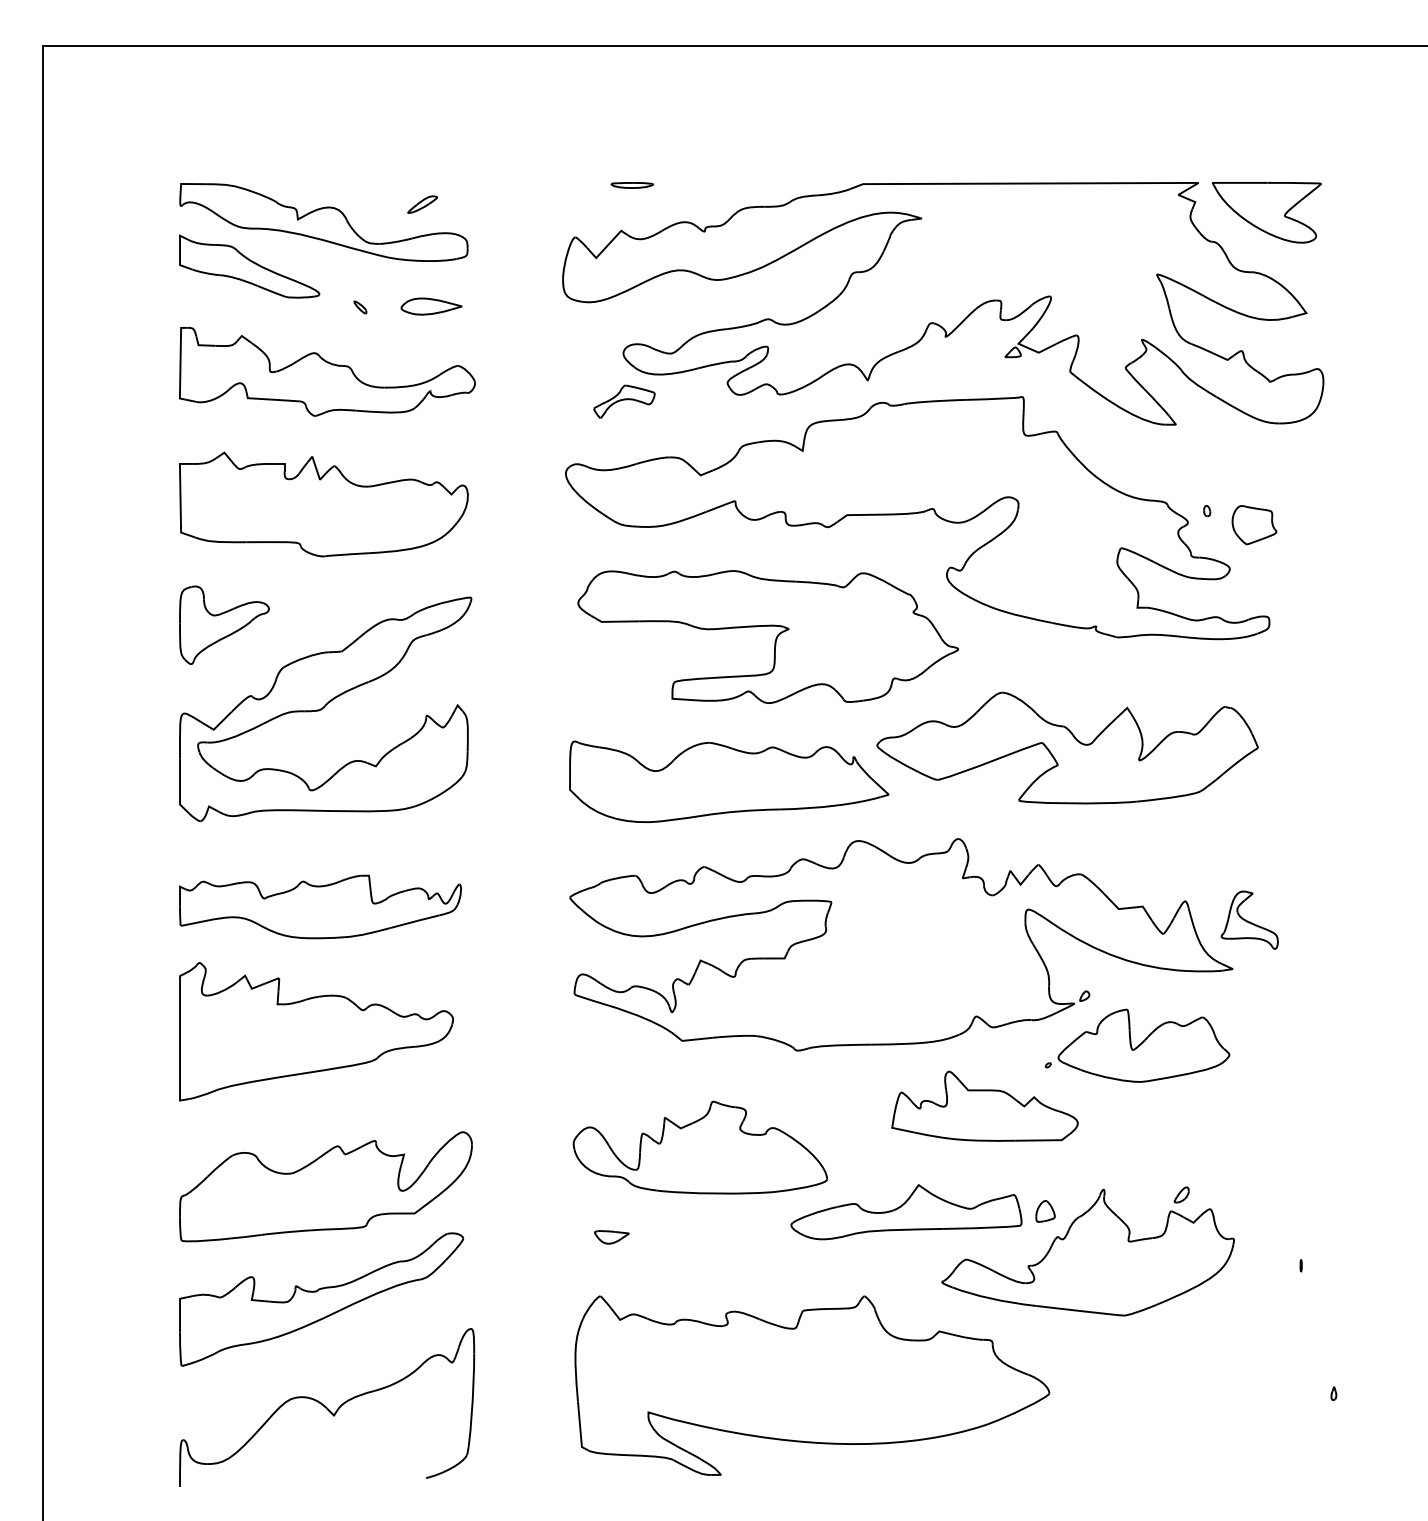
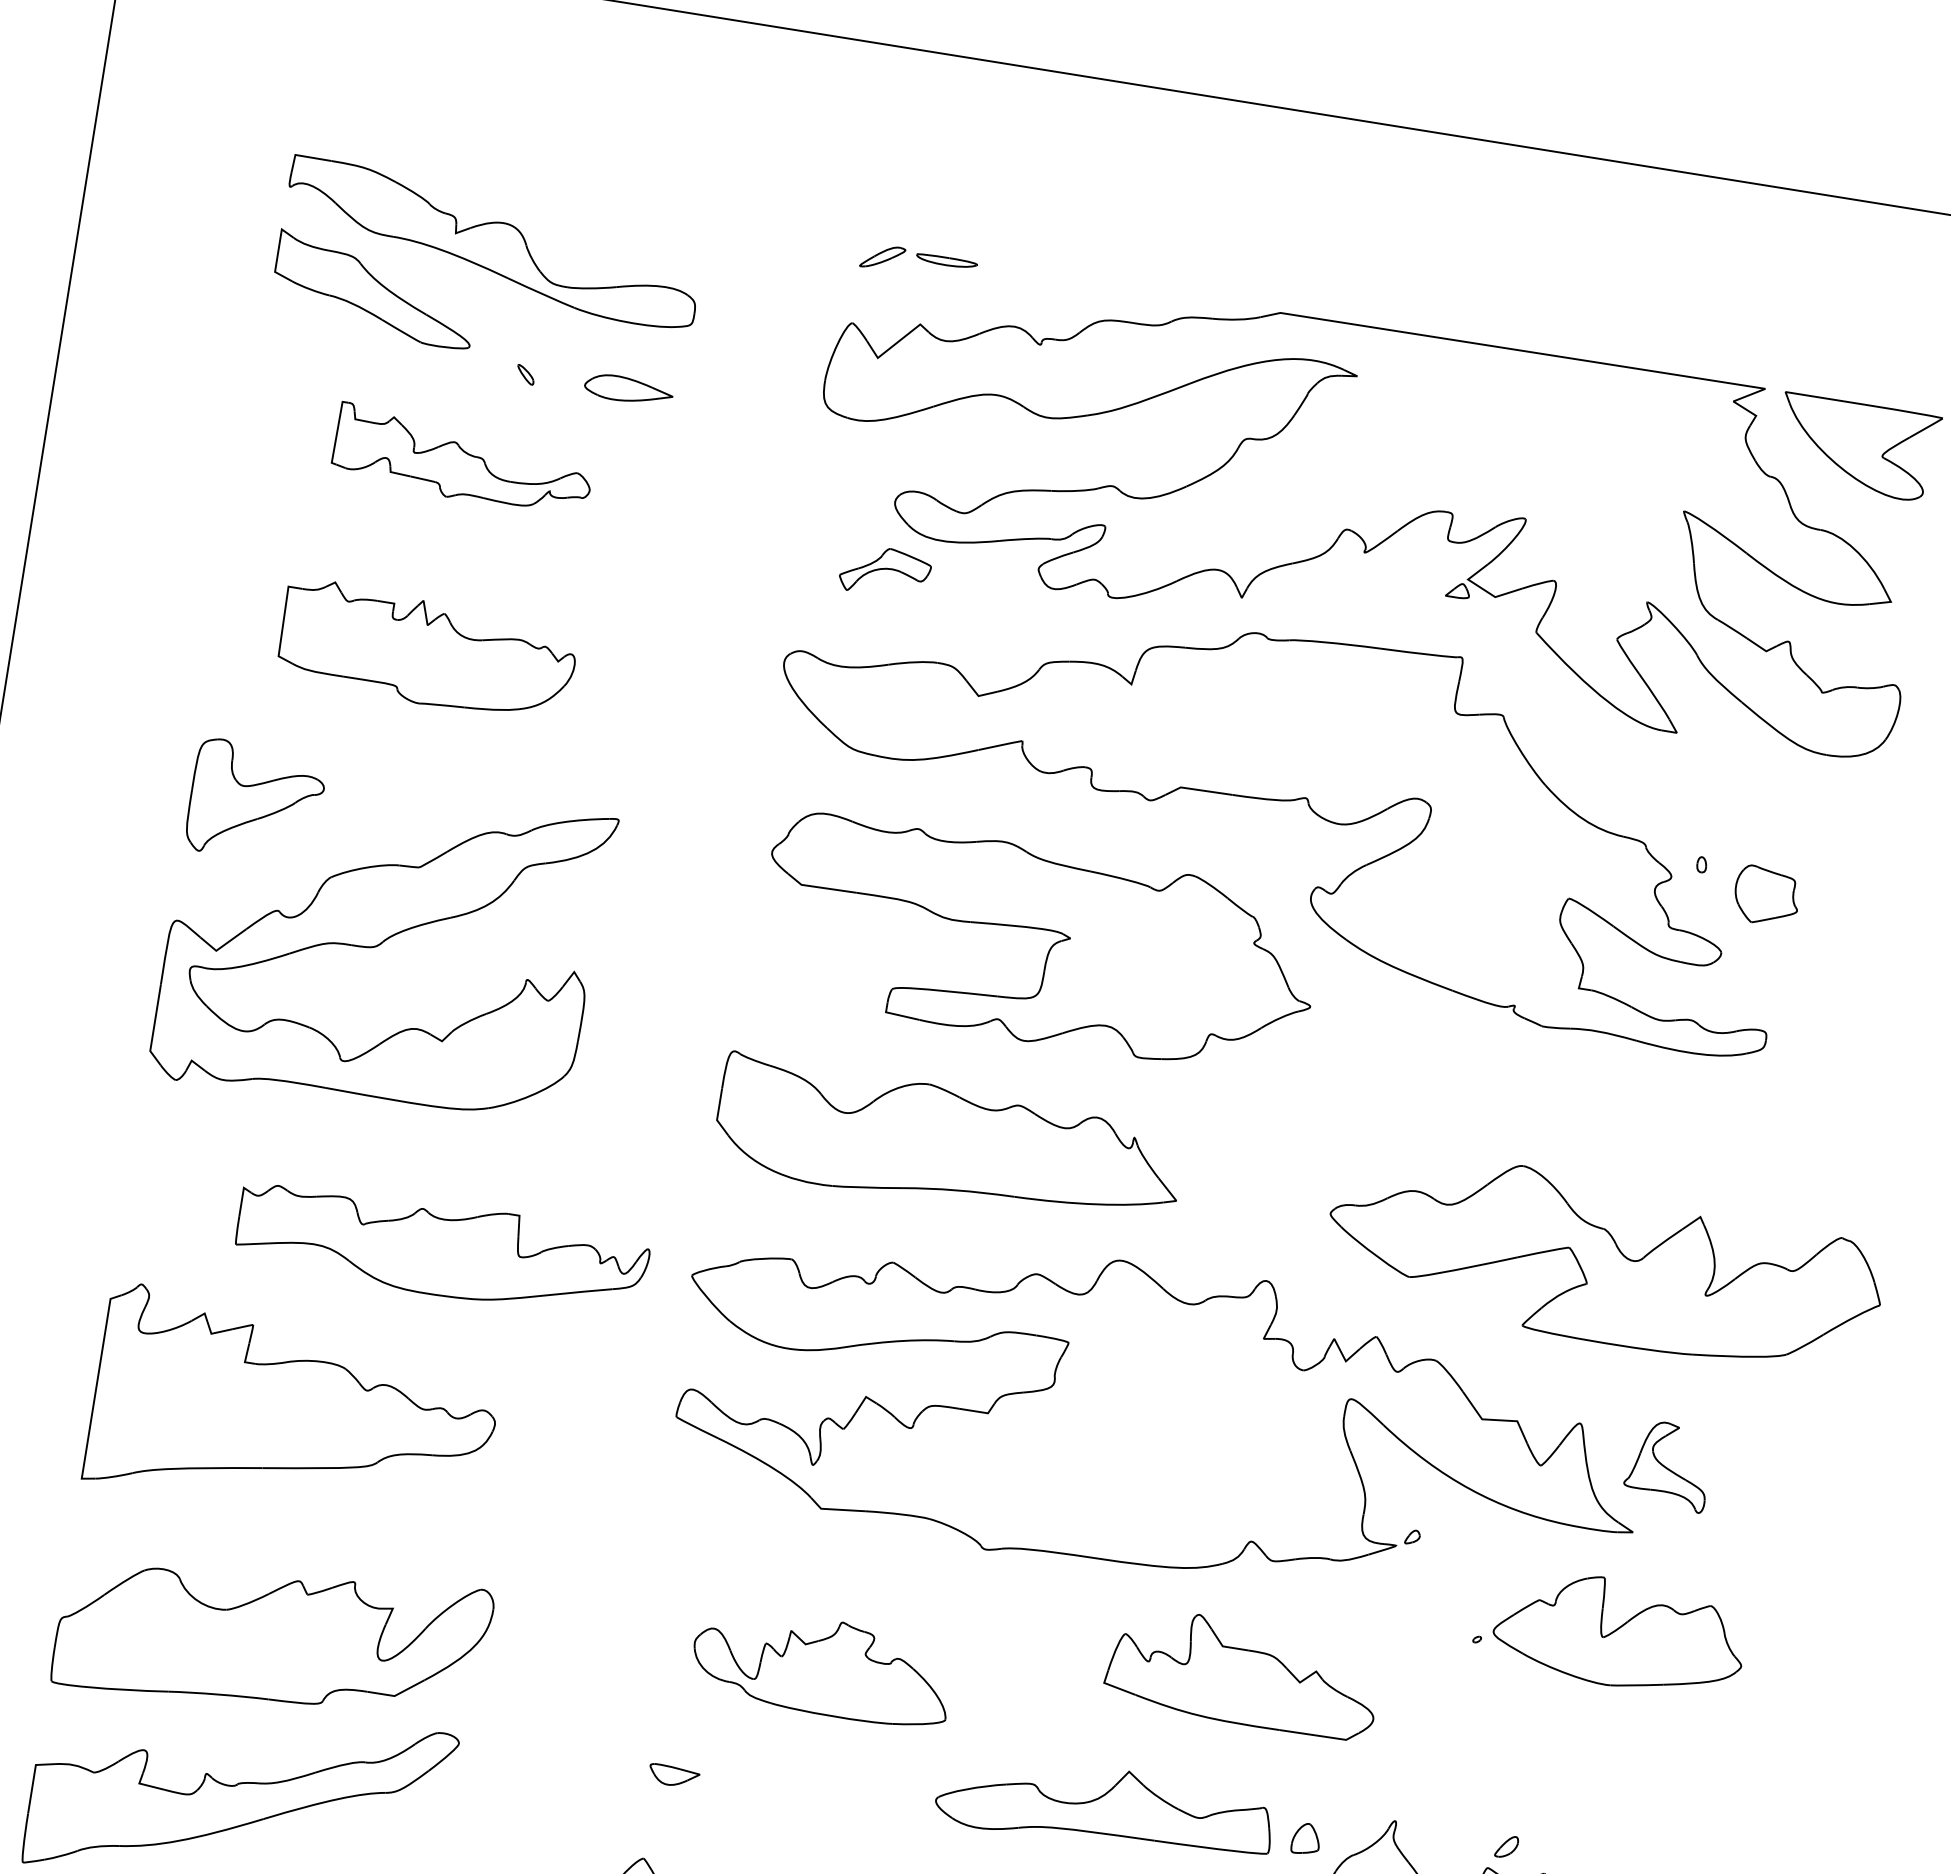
part: (422, 204) -> (882, 257), moved
part: (327, 371) -> (463, 459), size x0.6
part: (323, 504) -> (426, 650), size x0.7
part: (1067, 747) -> (1604, 1260), moved
part: (320, 906) -> (442, 1248), moved
part: (1137, 1045) -> (1610, 1631), moved
part: (699, 1147) -> (821, 1666), size x0.7

